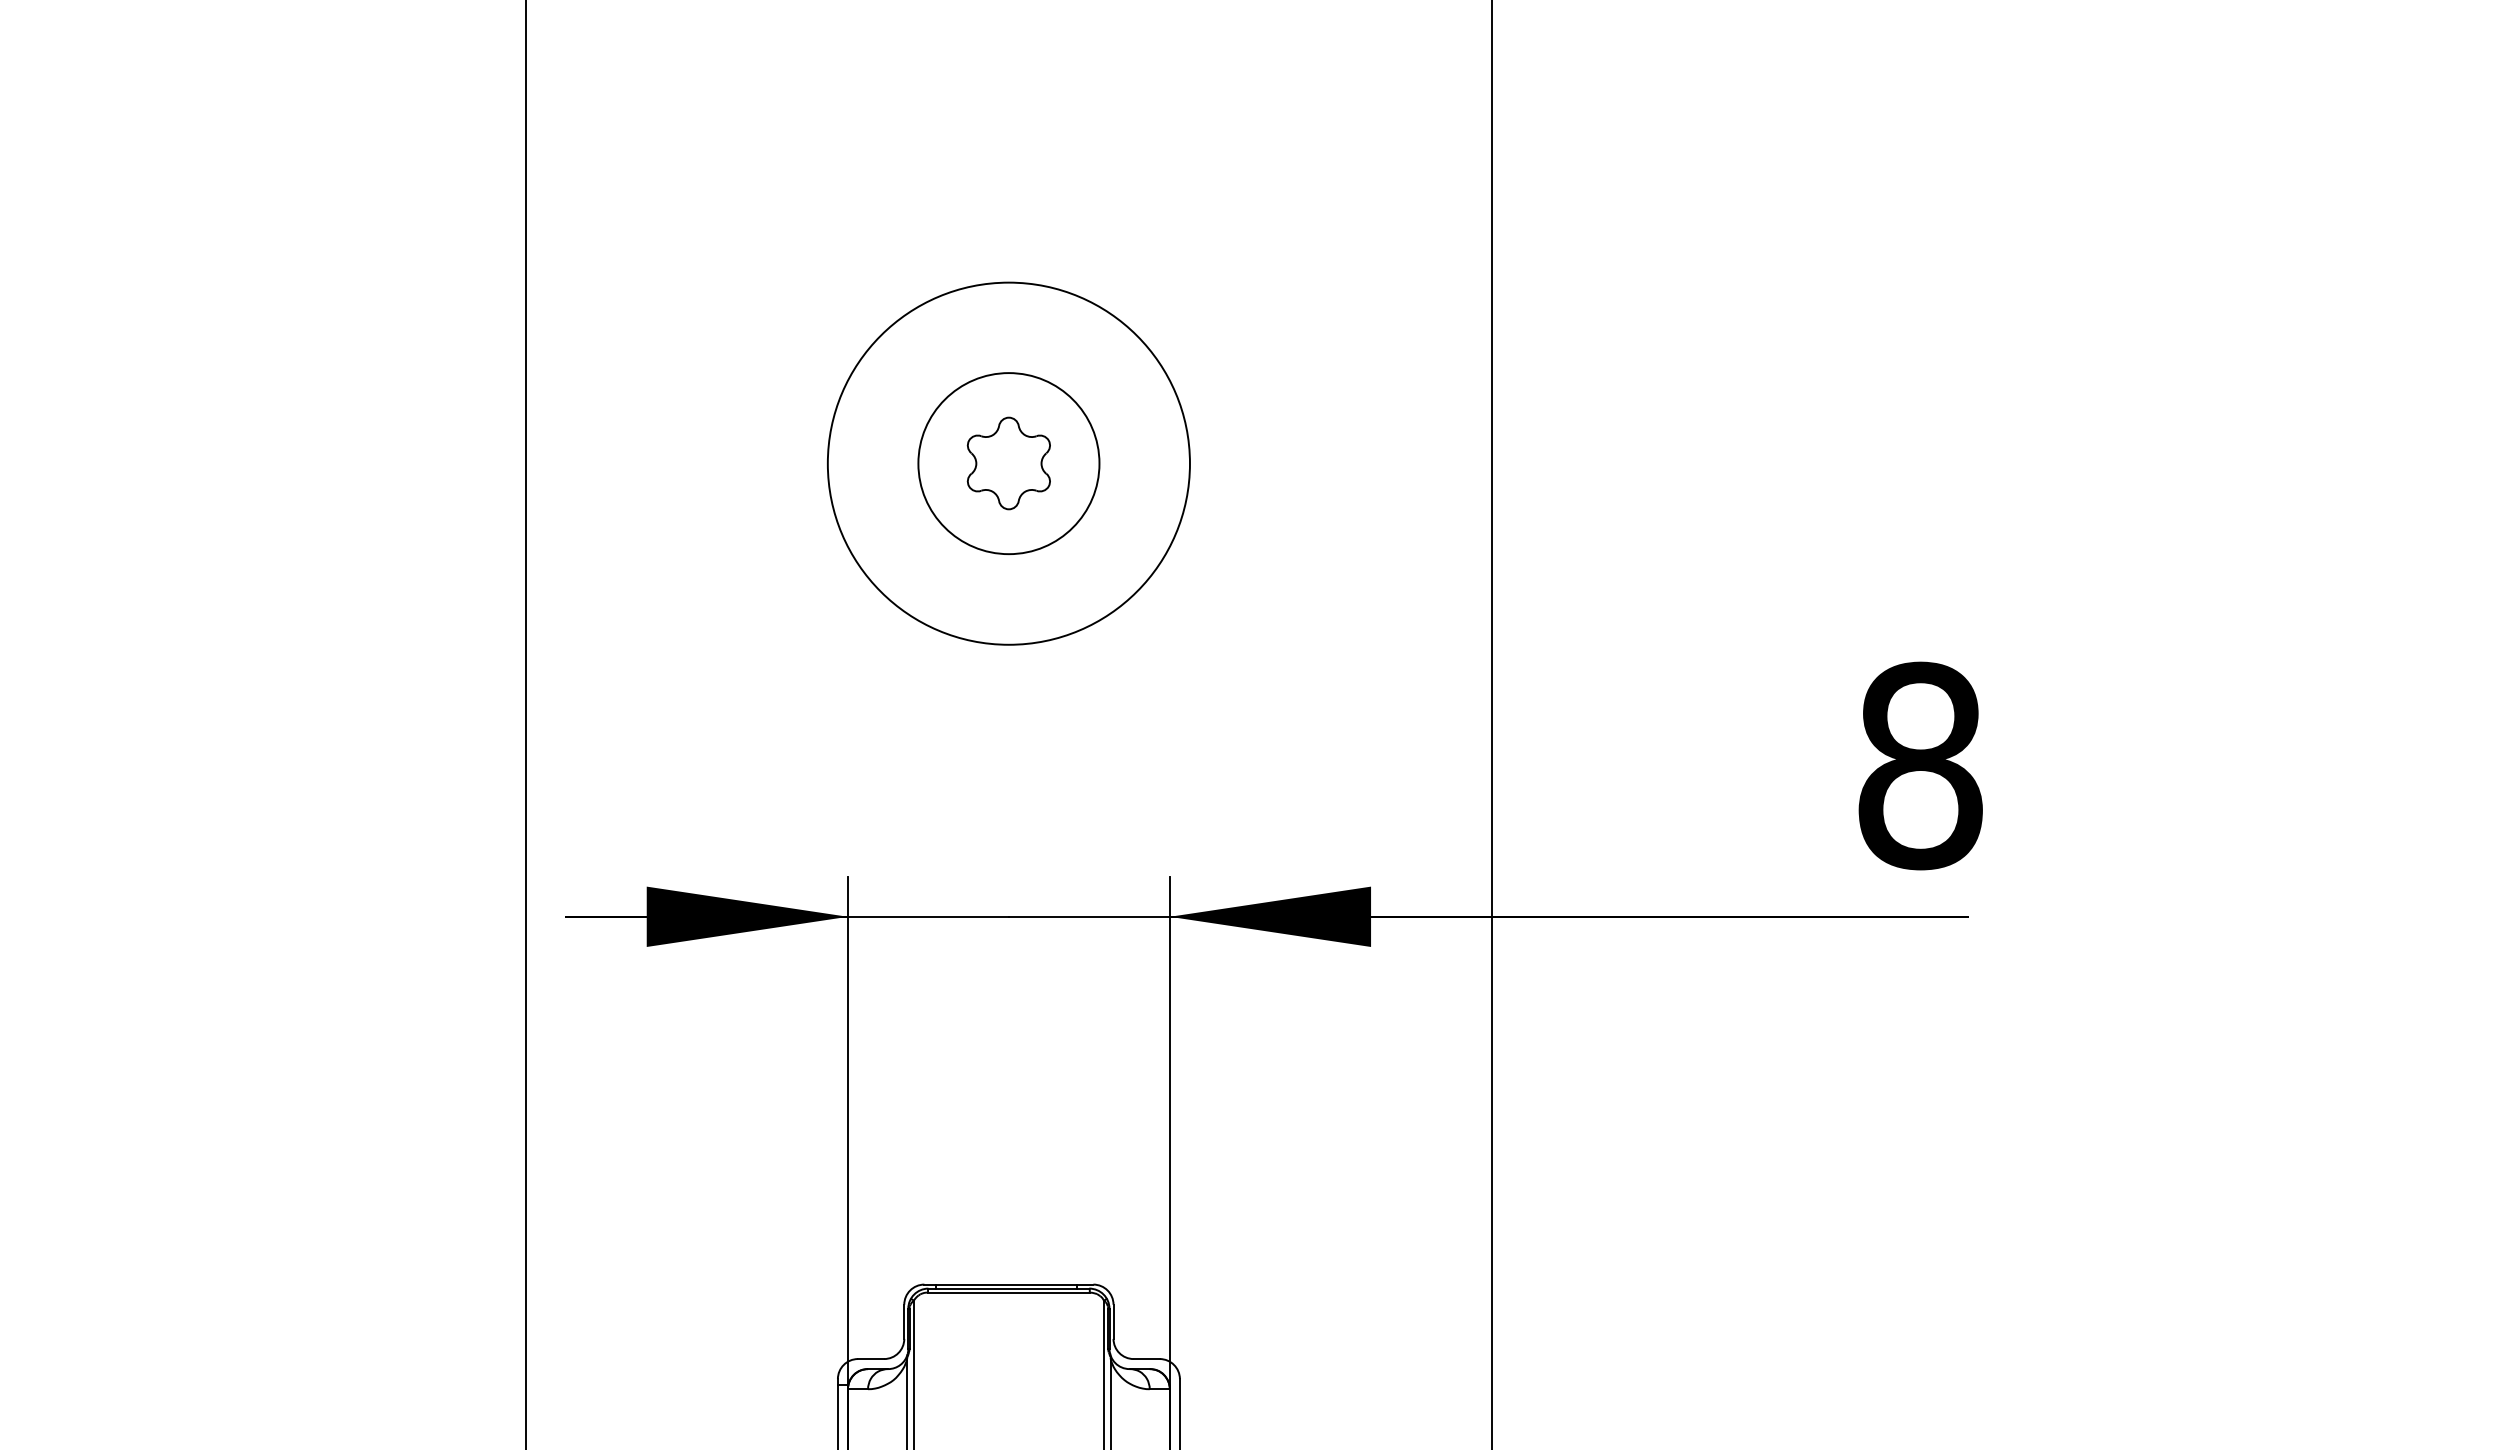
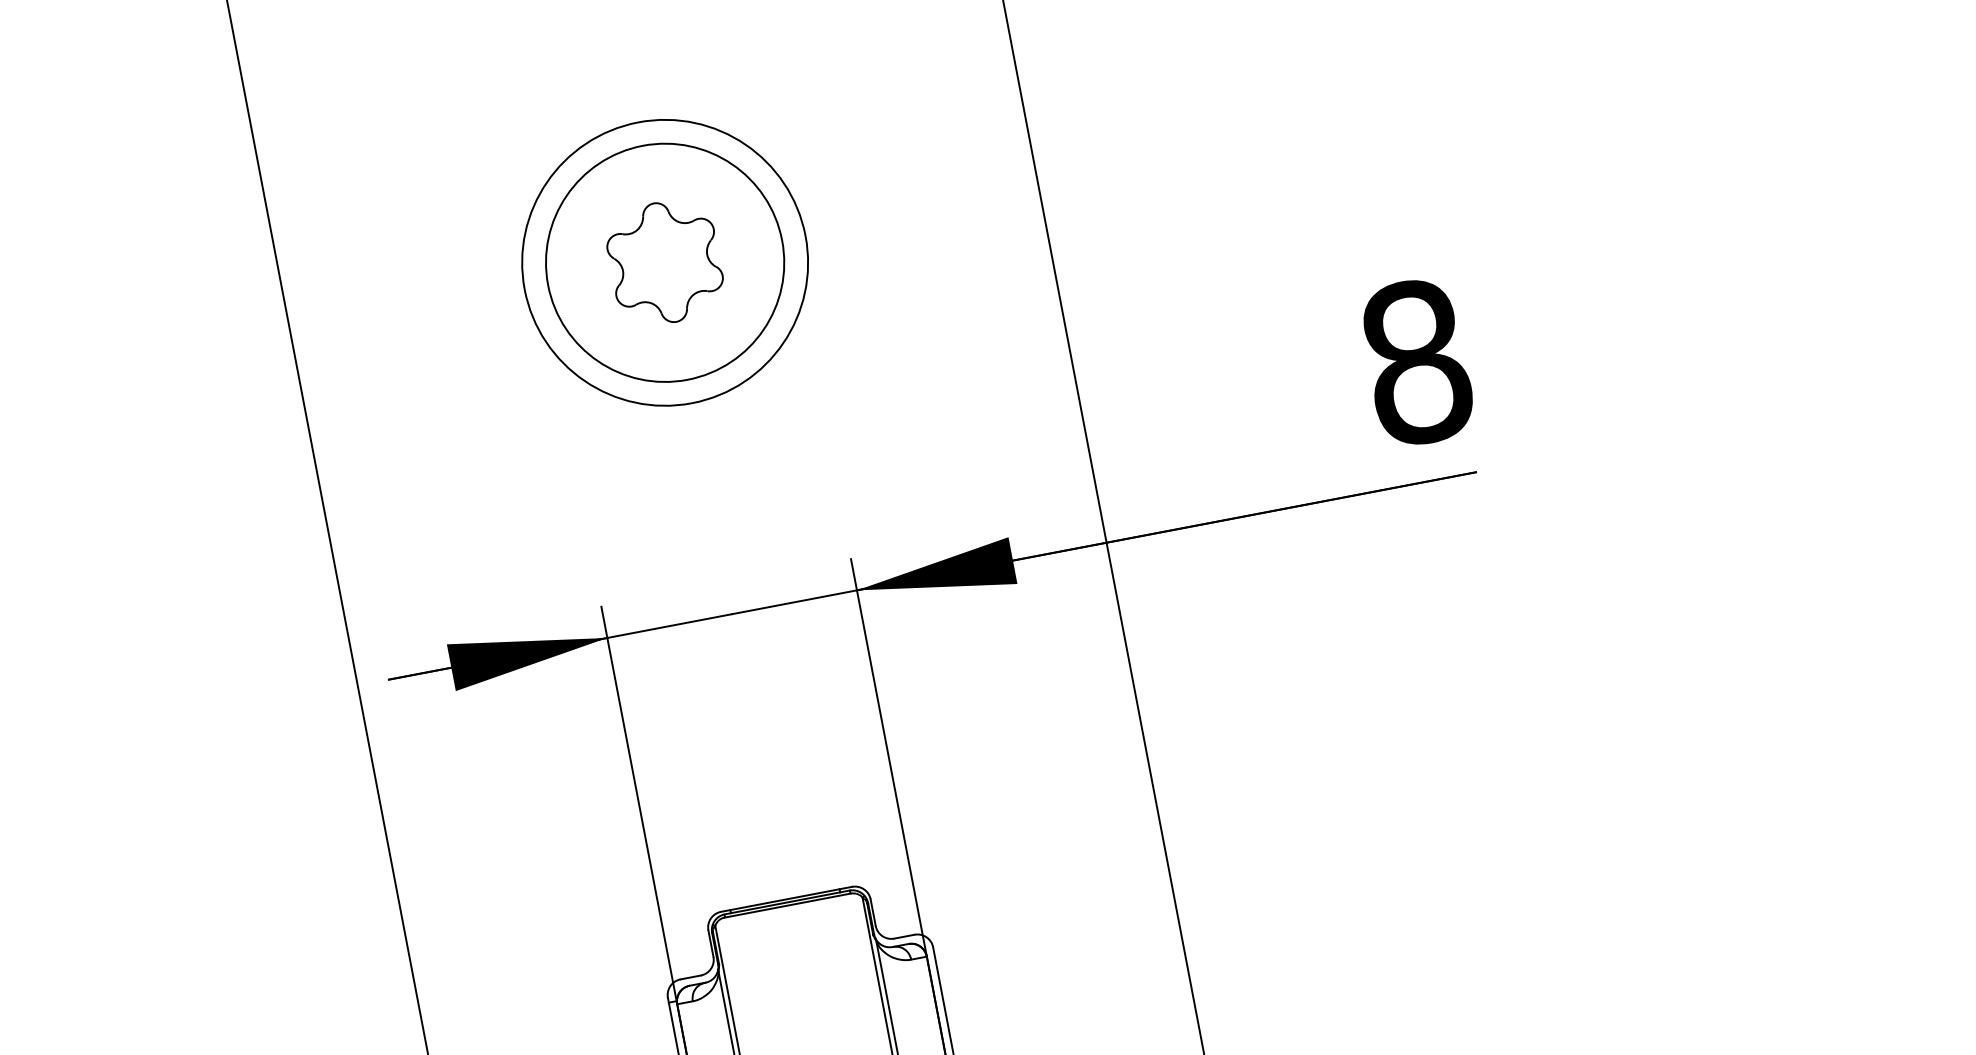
part: (1008, 463) -> (664, 262), size x1.67

